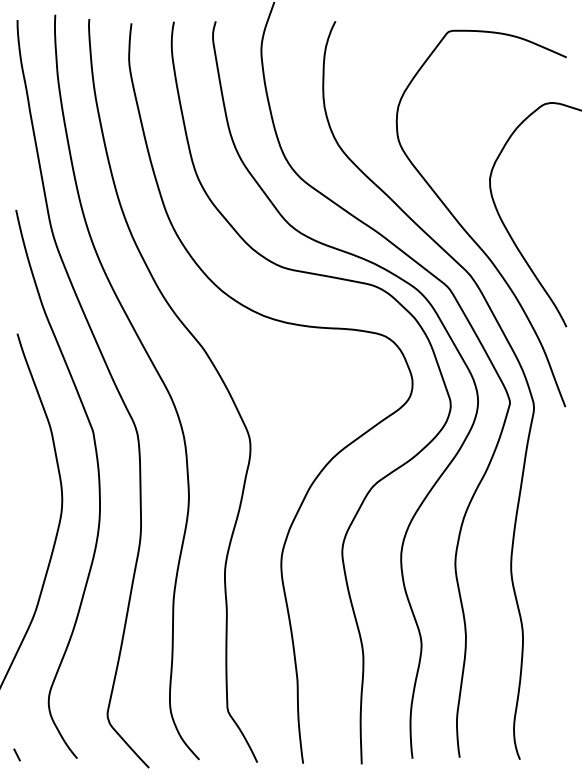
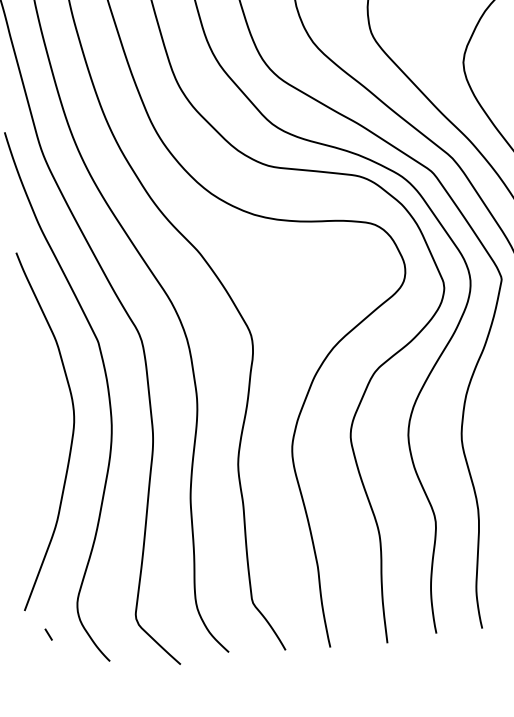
line: (16, 754) -> (48, 634), moved

